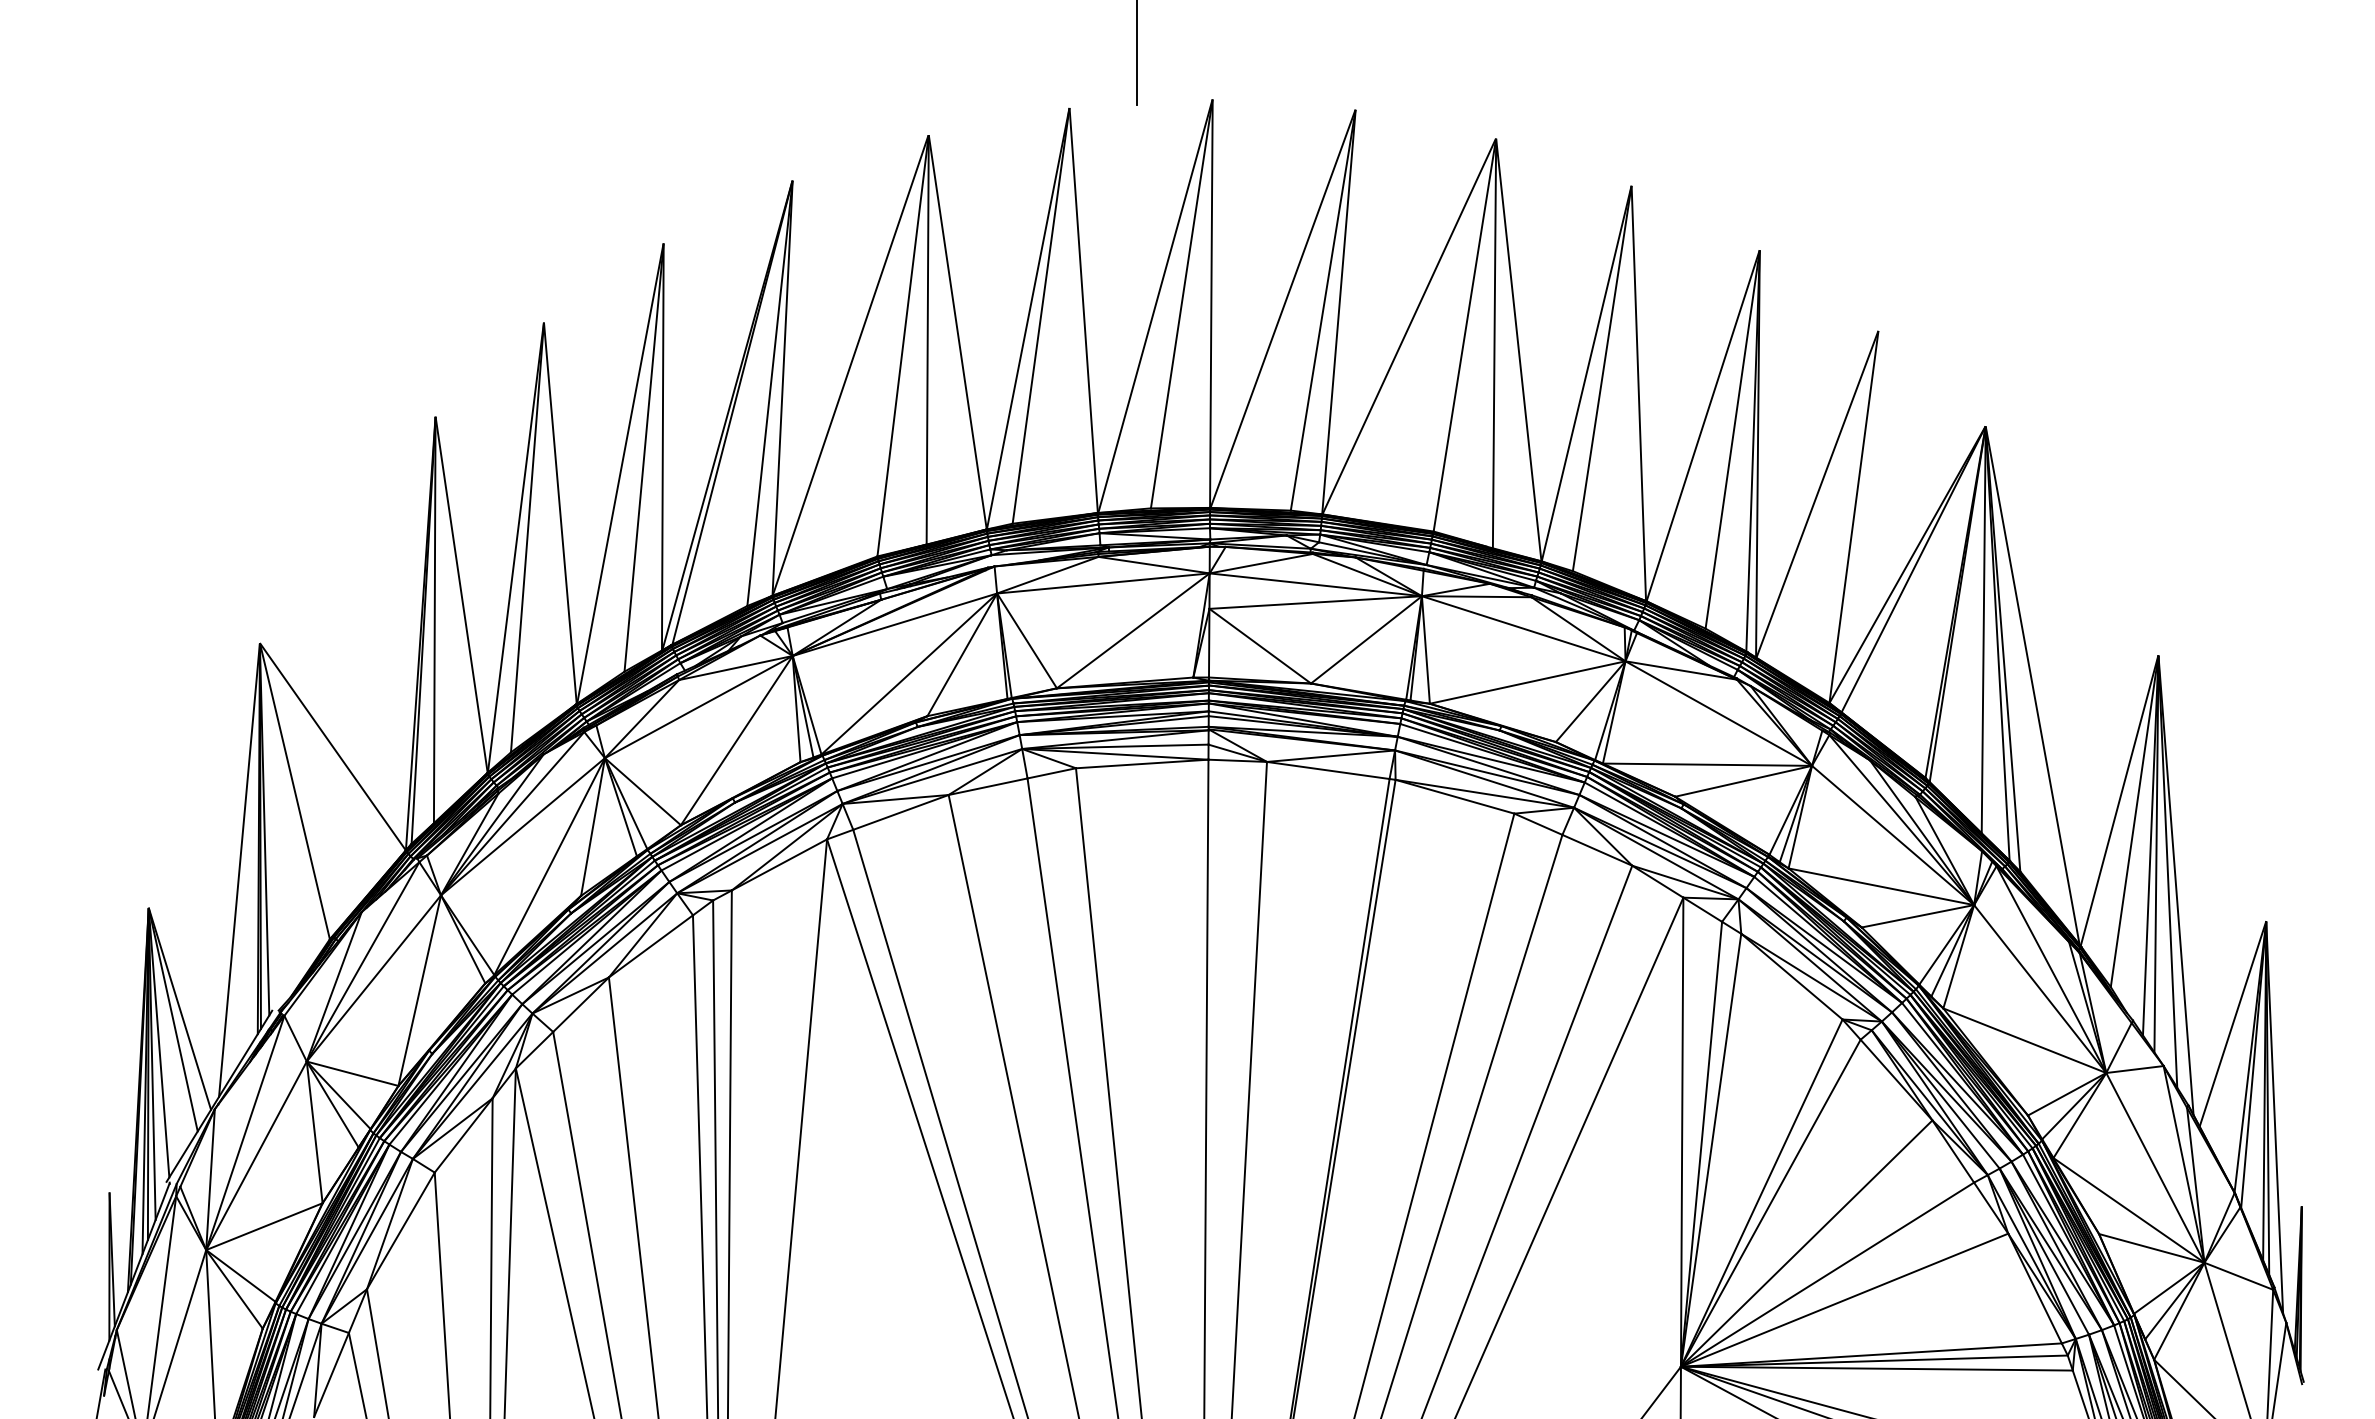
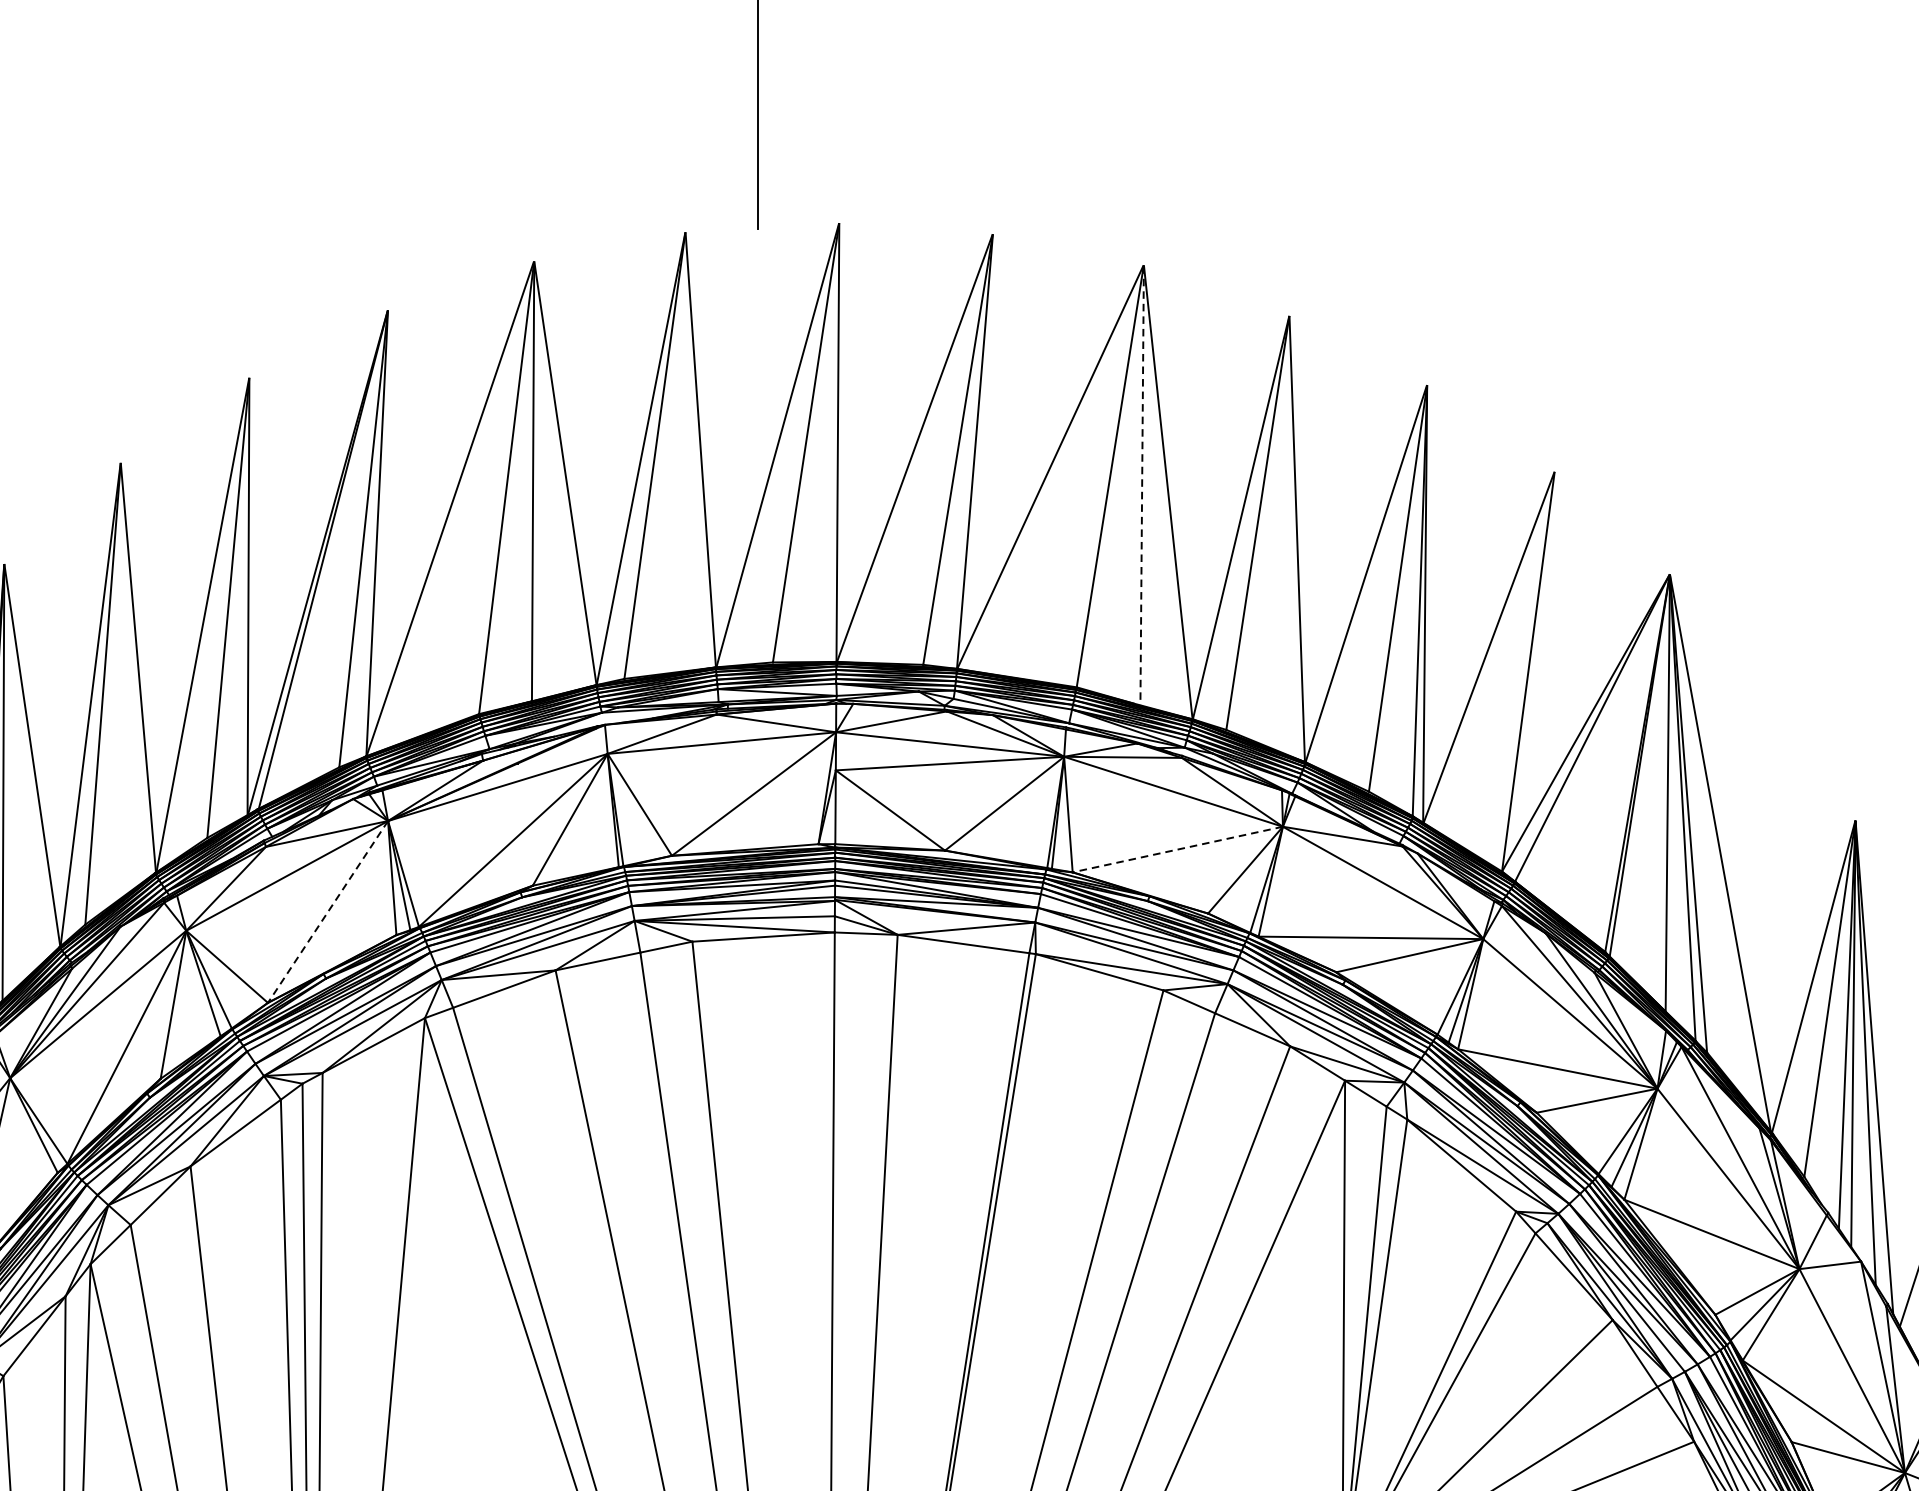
line: (1494, 344) -> (1142, 486), solid -> dashed
line: (1527, 682) -> (1177, 849), solid -> dashed
line: (736, 741) -> (327, 912), solid -> dashed

